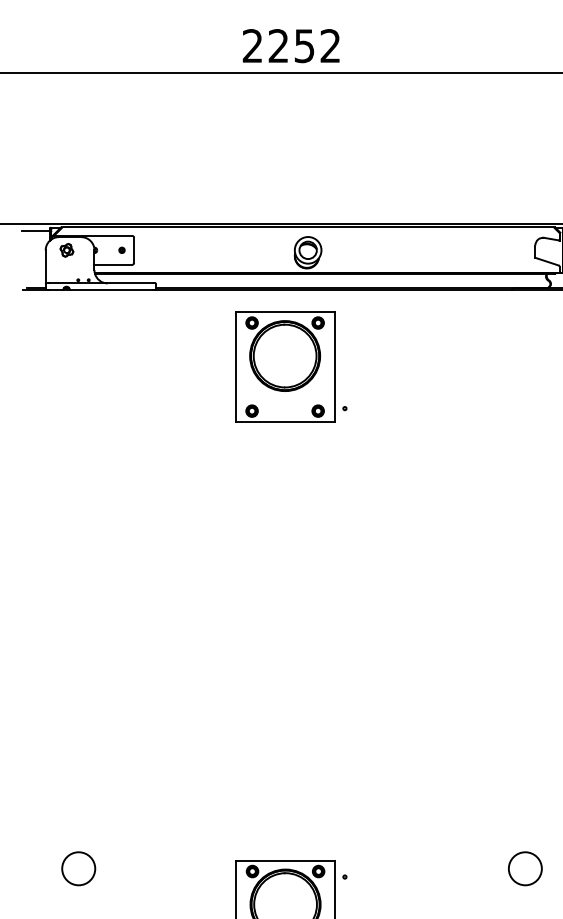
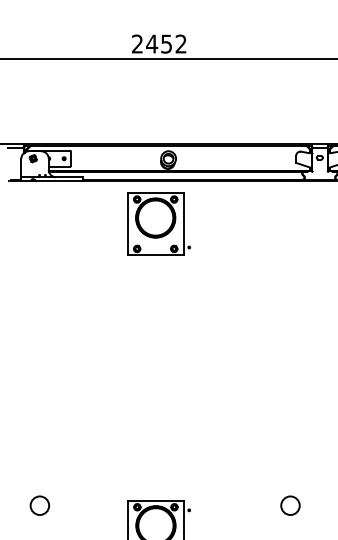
text: (279, 44) -> (152, 43), 2252 -> 2452

